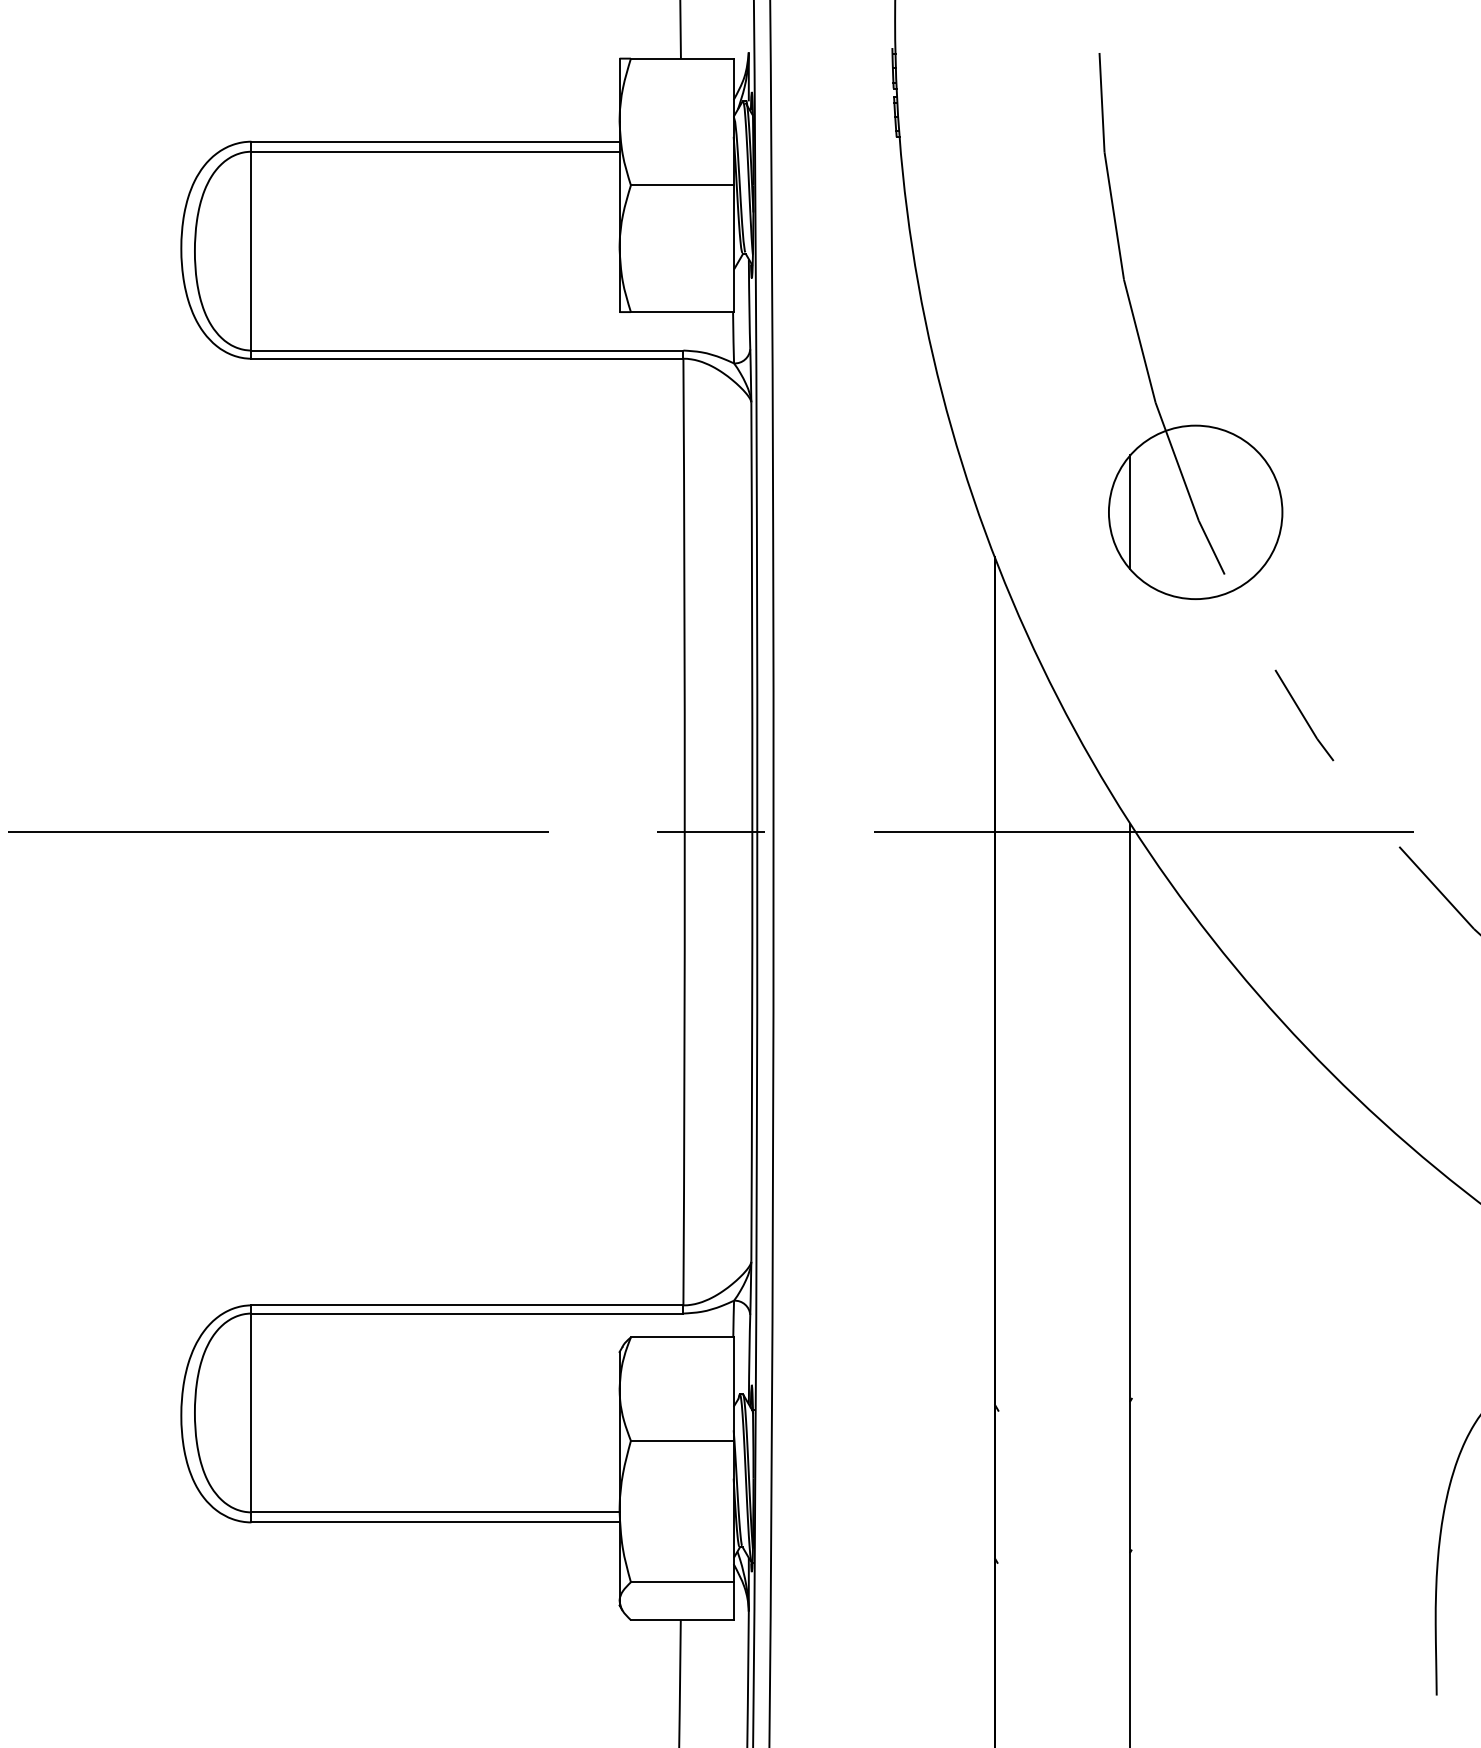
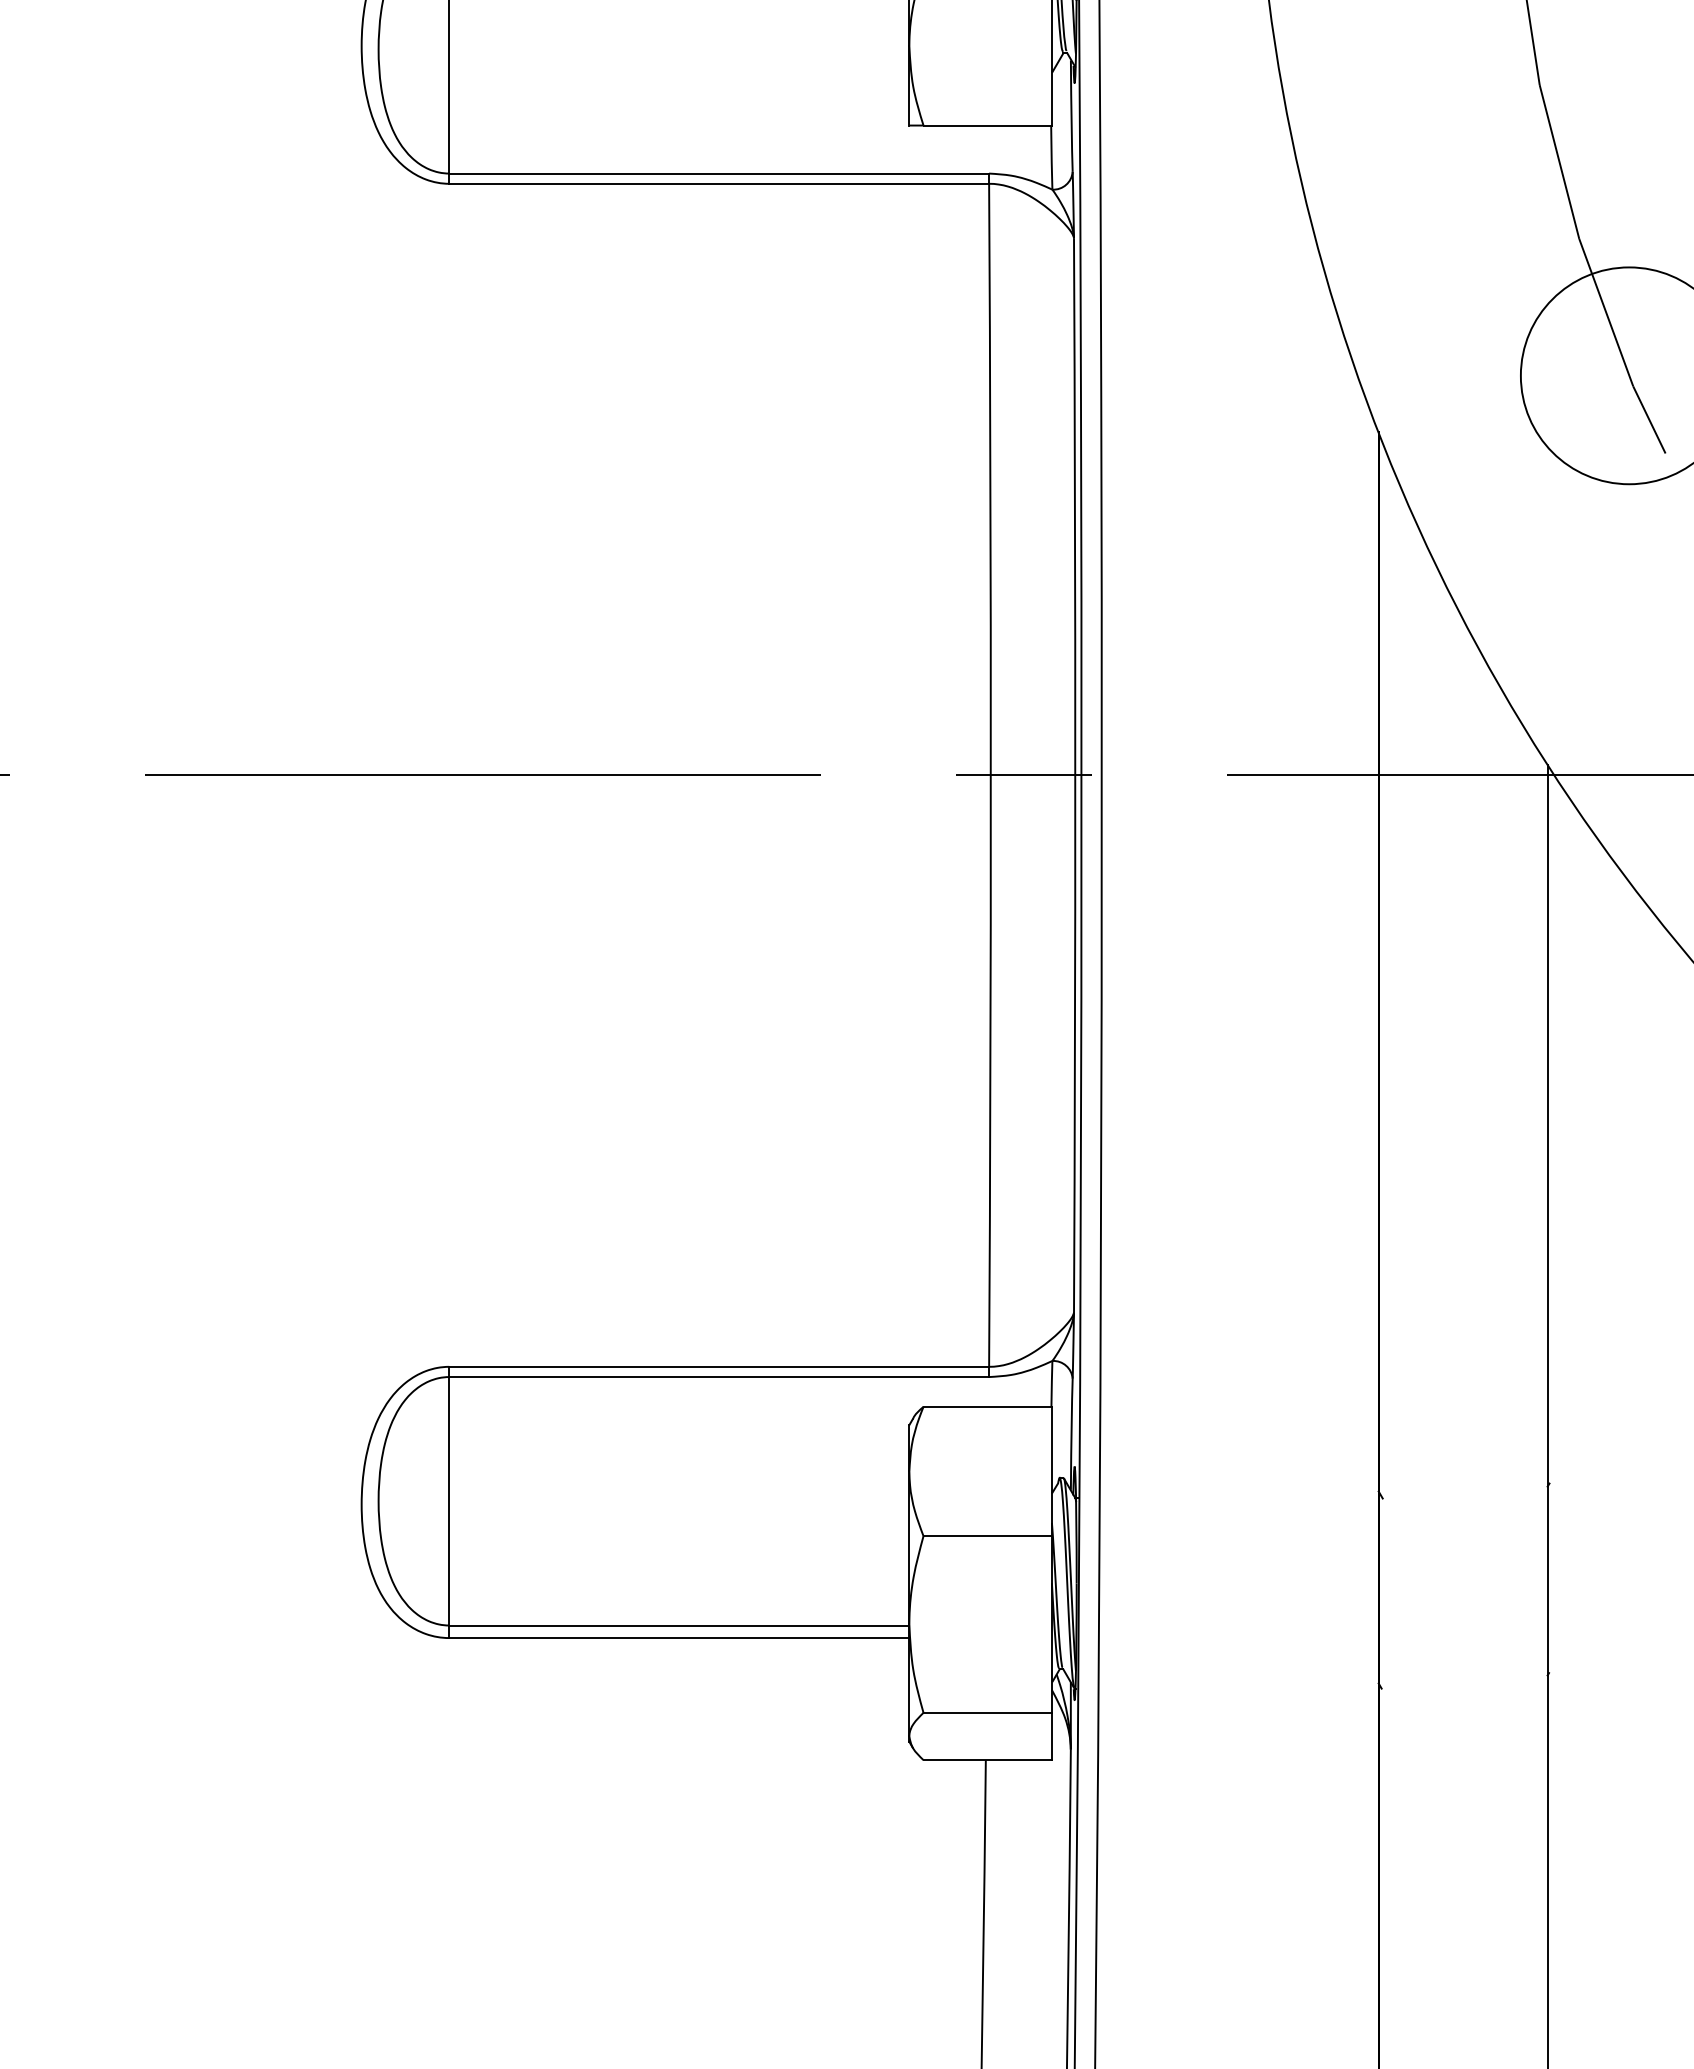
line: (1130, 512) -> (1547, 375), removed

